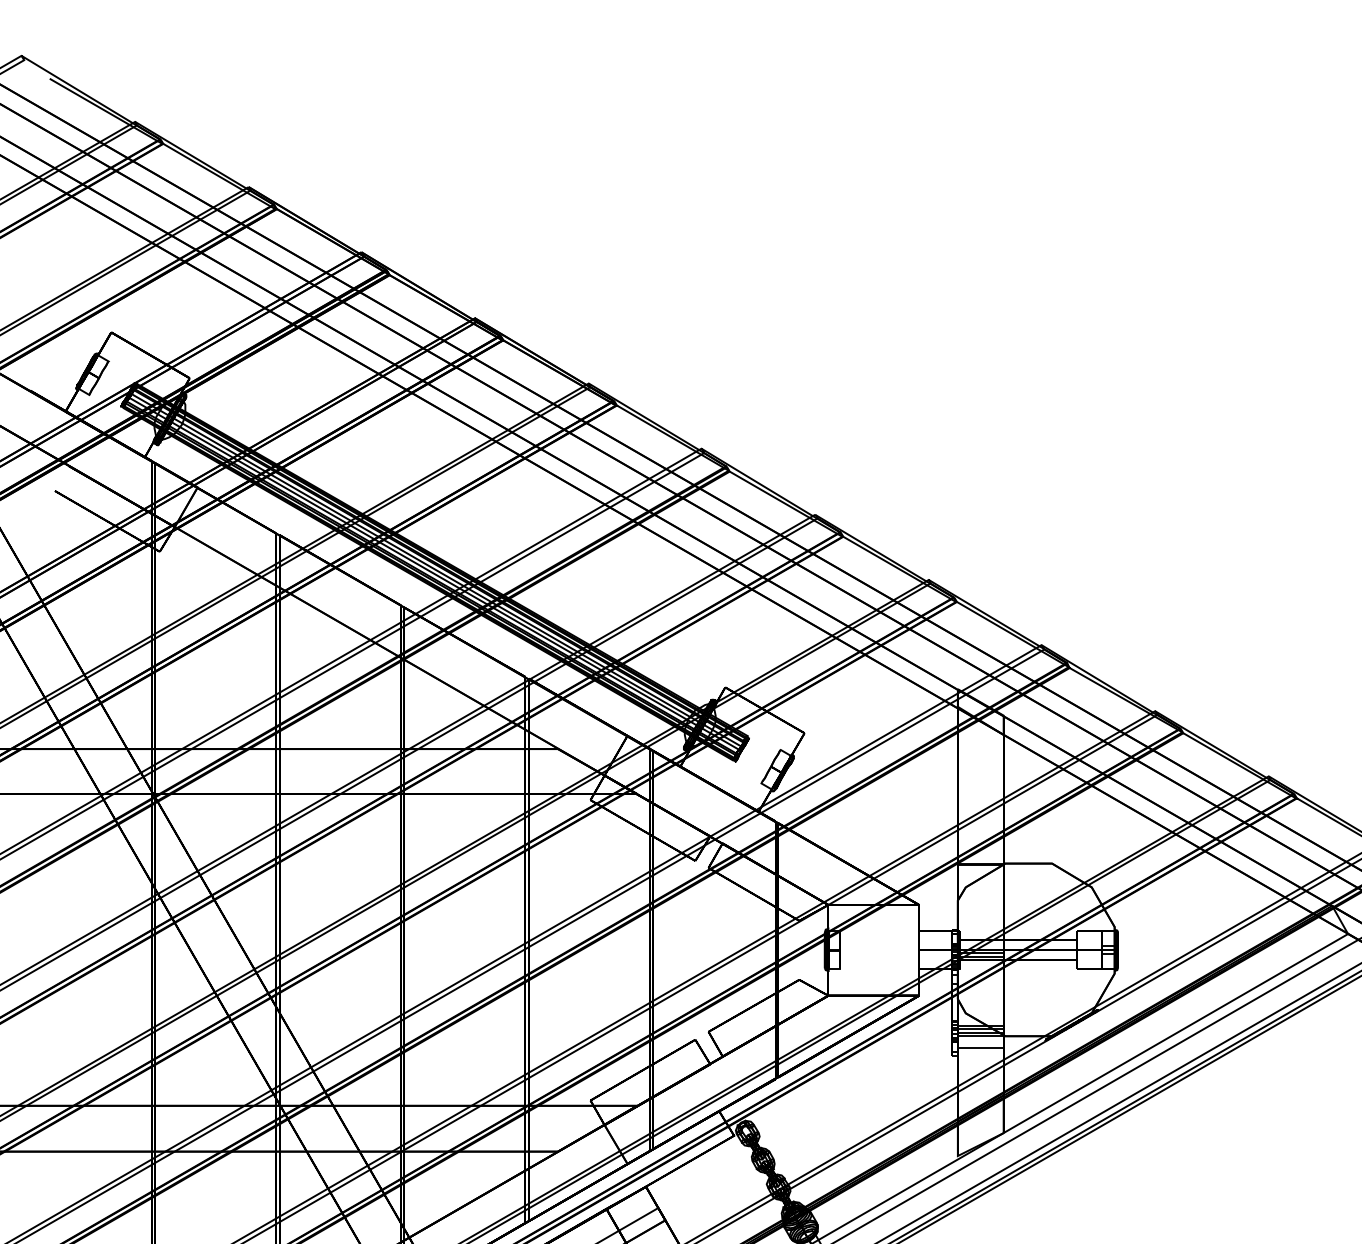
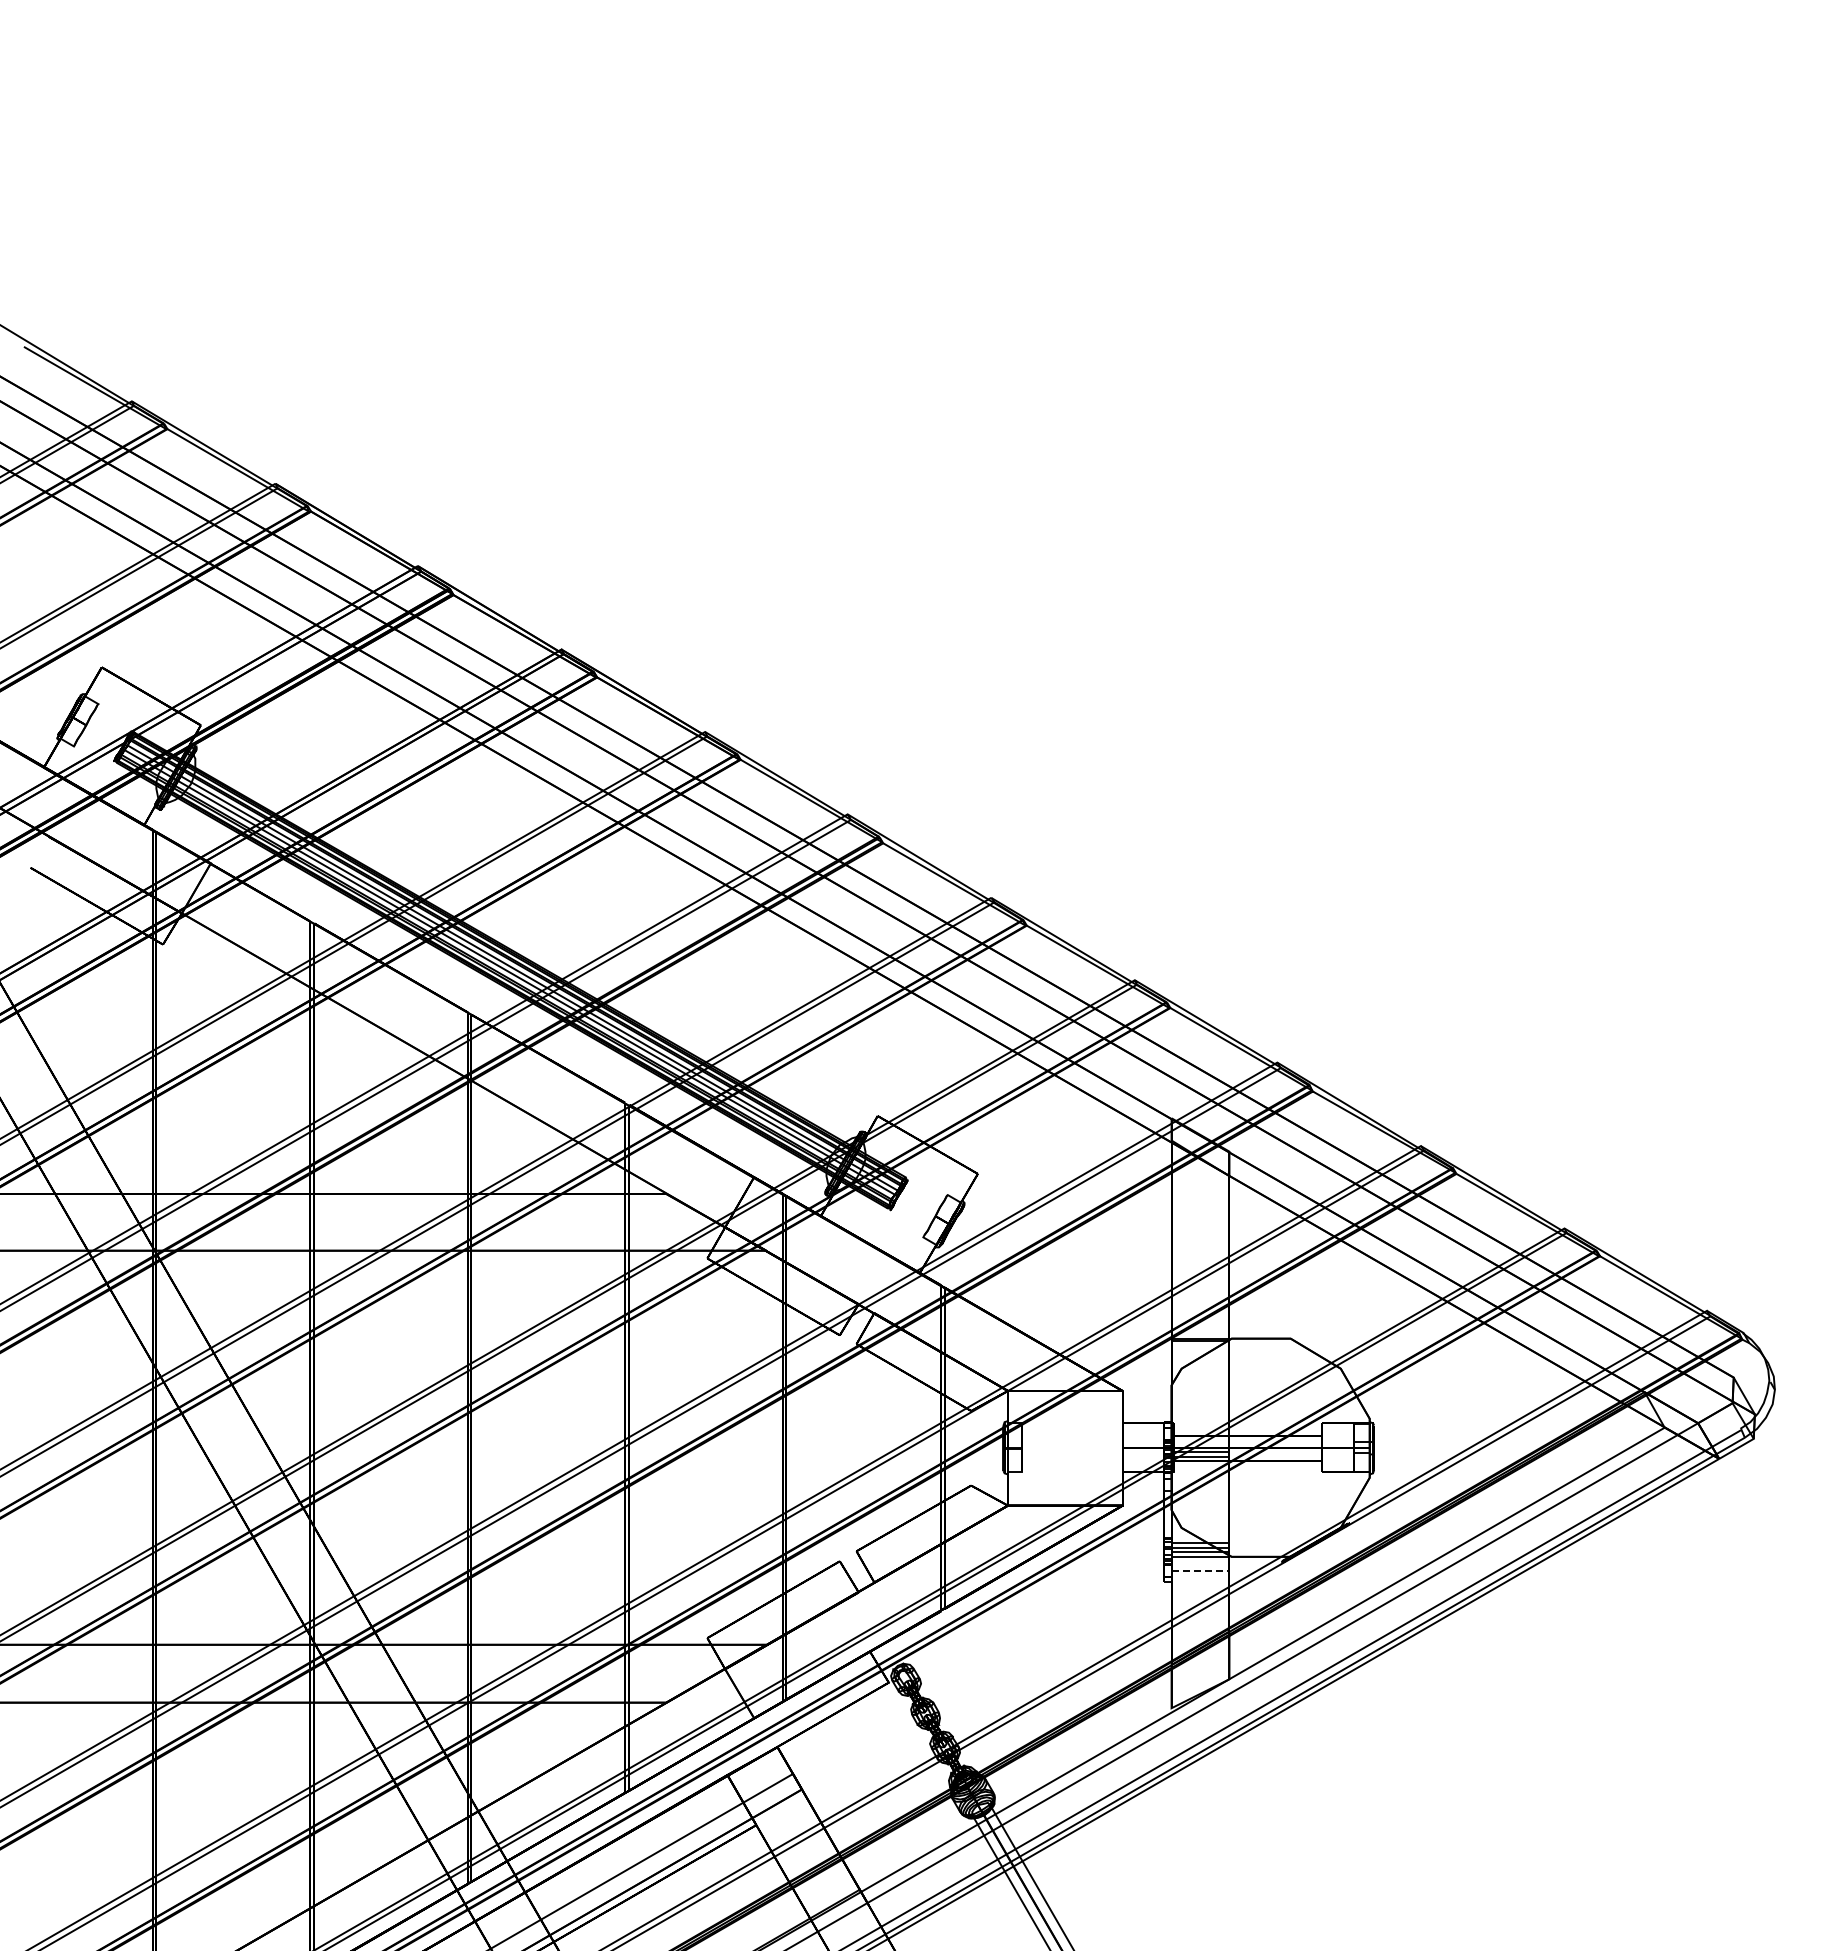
line: (980, 1047) -> (1200, 1571), solid -> dashed

